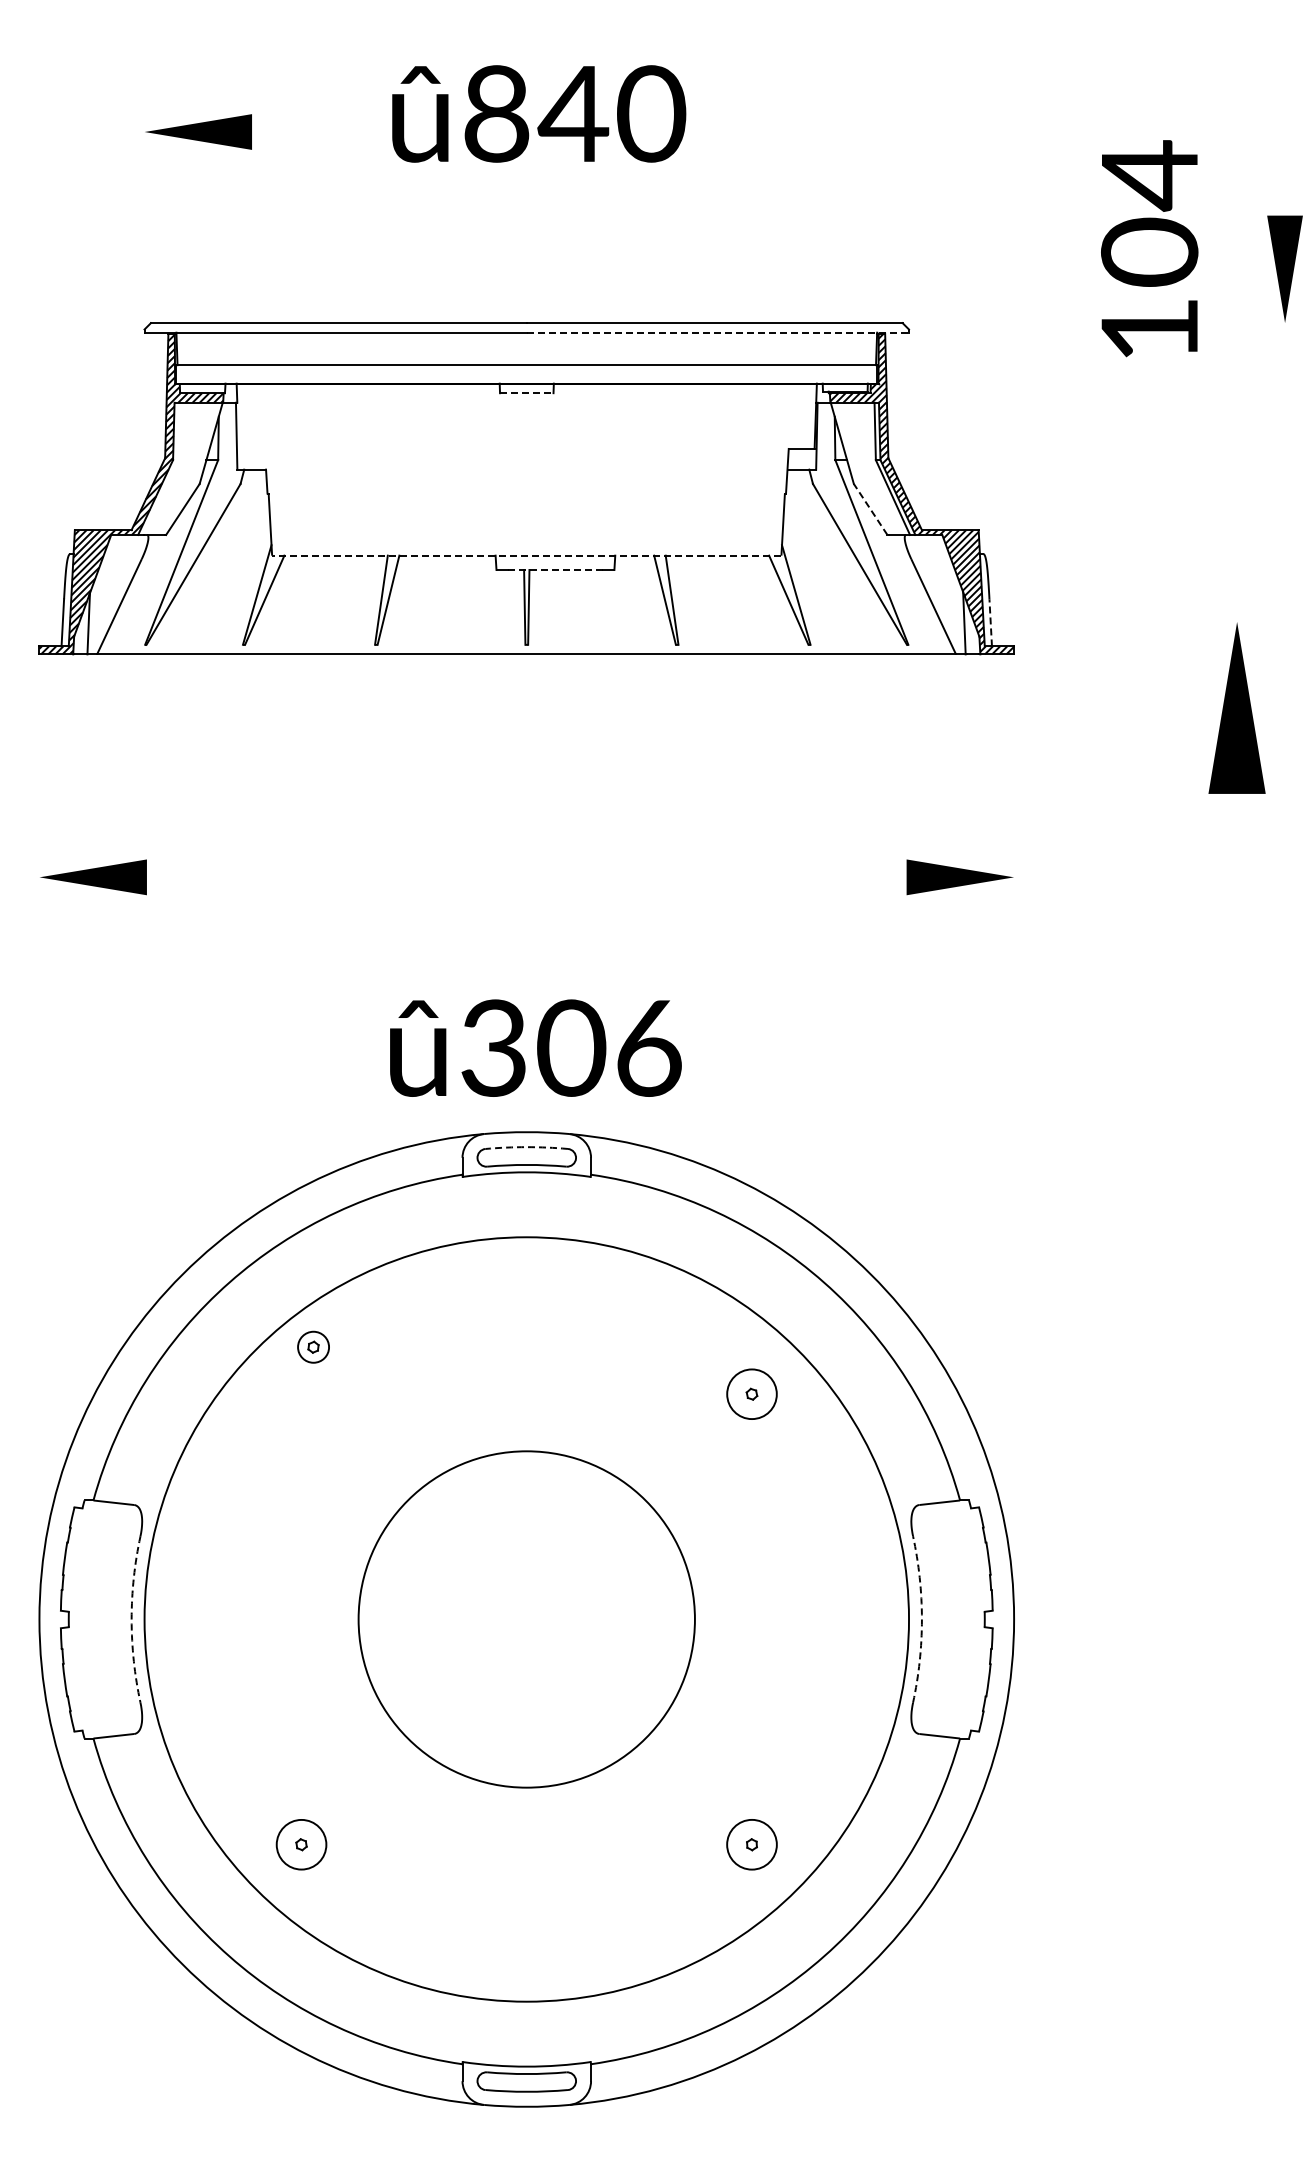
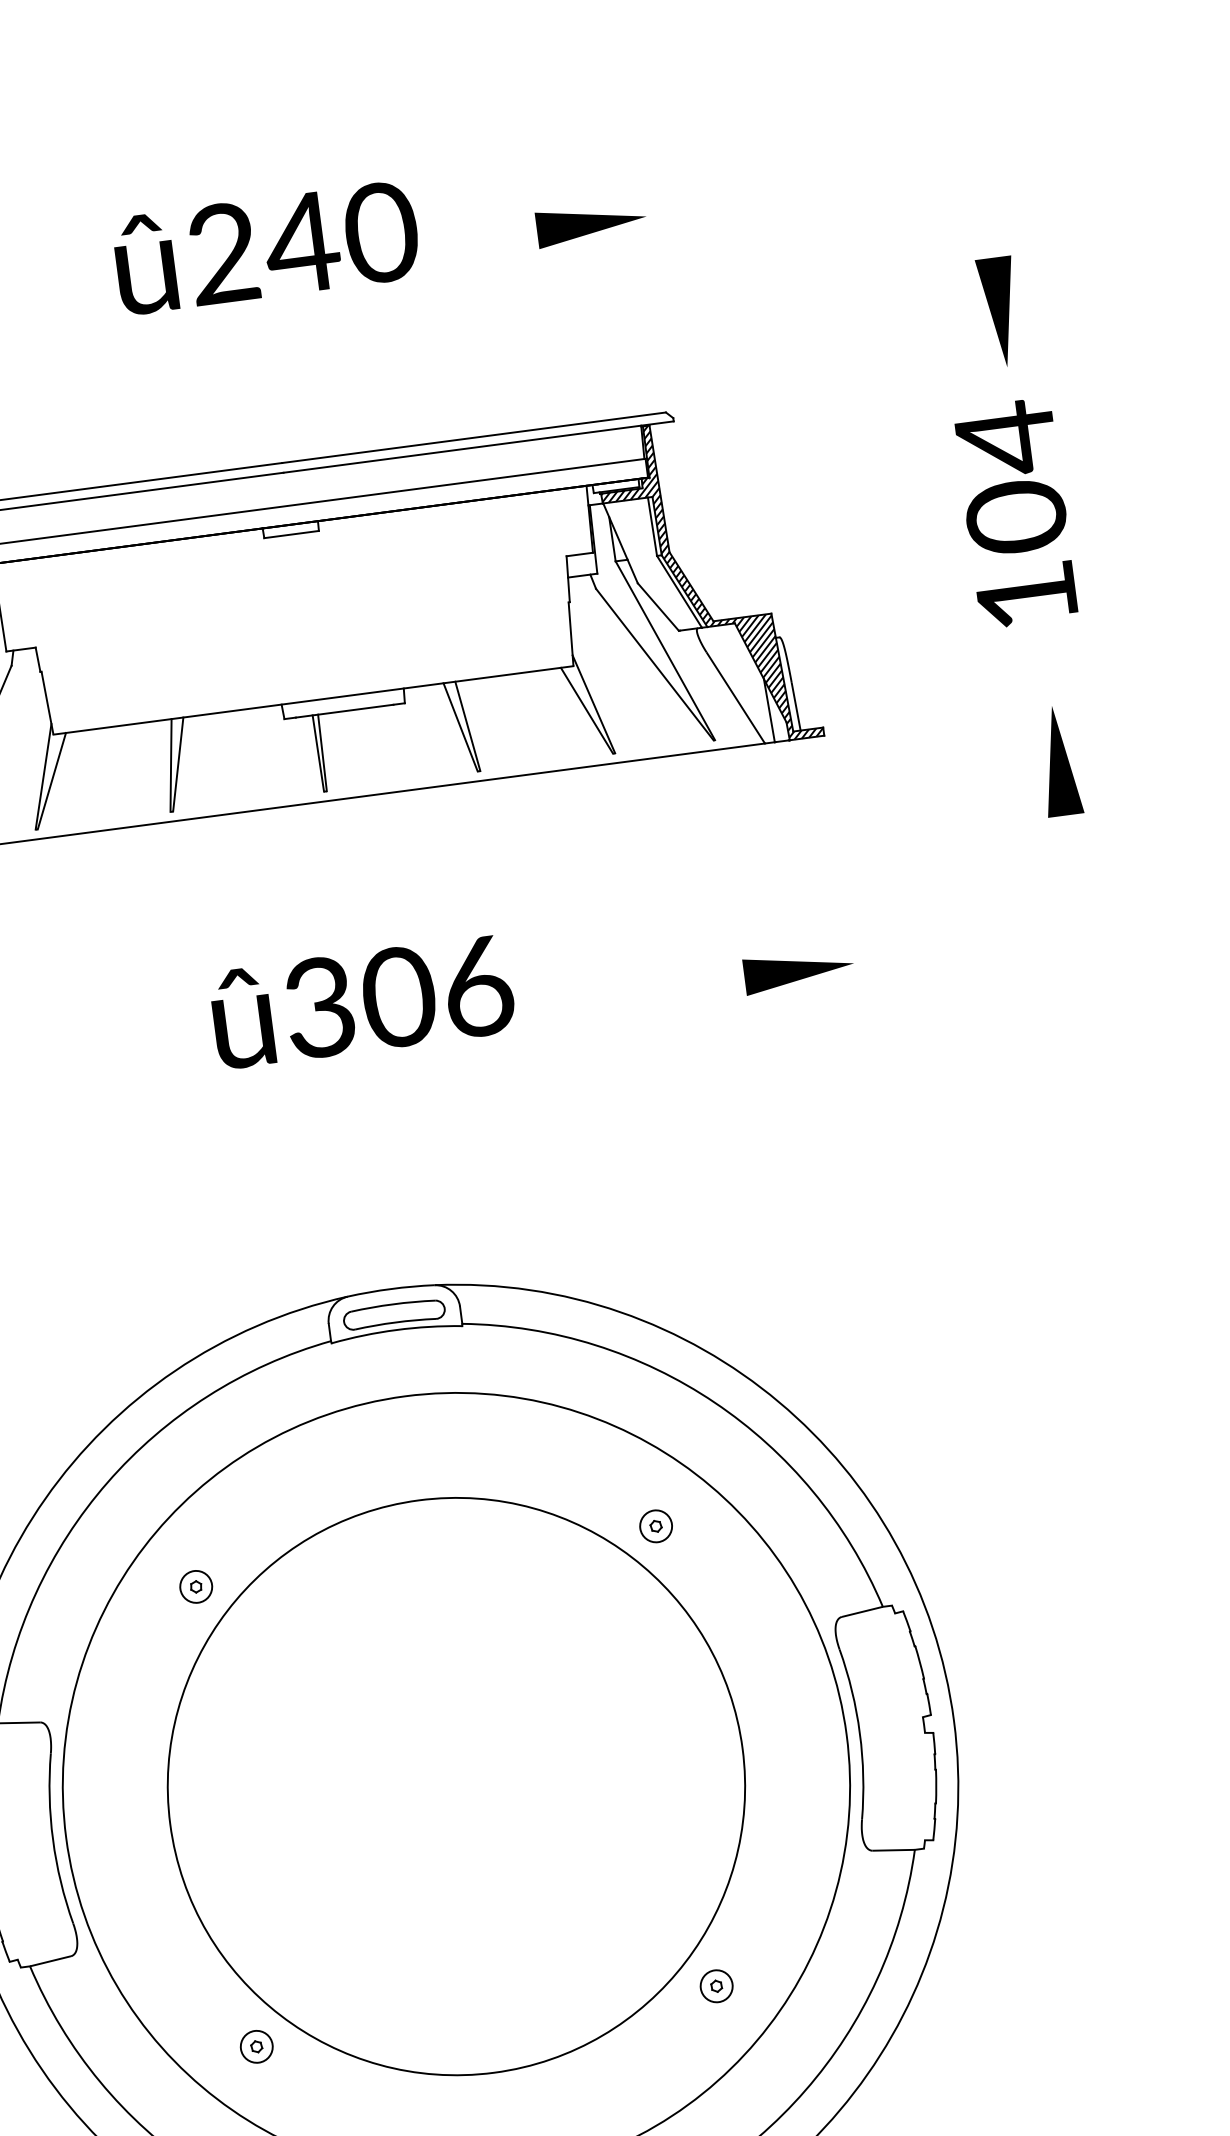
text: (496, 113) -> (223, 253), 840 -> 240
part: (854, 131) -> (591, 223), added
text: (1149, 248) -> (1015, 513), moved
part: (1284, 268) -> (999, 311), moved
line: (718, 332) -> (479, 446), dashed -> solid
line: (526, 393) -> (291, 534), dashed -> solid
line: (870, 509) -> (658, 607), dashed -> solid
line: (526, 555) -> (313, 700), dashed -> solid
line: (555, 569) -> (344, 710), dashed -> solid
line: (990, 622) -> (795, 706), dashed -> solid
part: (1236, 708) -> (1058, 761), size x0.62
text: (535, 1047) -> (362, 1001), moved
arc: (526, 1147) -> (392, 1304), dashed -> solid
part: (313, 1346) -> (196, 1586), moved
circle: (751, 1393) -> (655, 1525), size x0.62
arc: (131, 1619) -> (52, 1839), dashed -> solid
circle: (526, 1619) -> (456, 1786), size x1.67
arc: (921, 1619) -> (859, 1733), dashed -> solid
circle: (301, 1844) -> (256, 2046), size x0.62
circle: (751, 1844) -> (716, 1986), size x0.62

